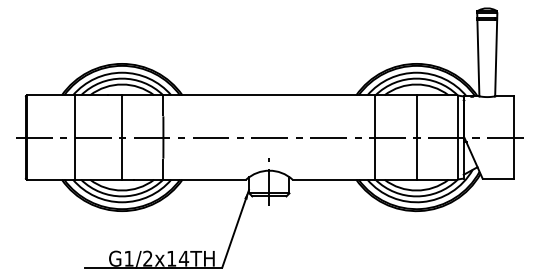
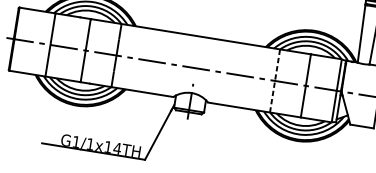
line: (375, 137) -> (275, 80), solid -> dashed
text: (147, 258) -> (90, 144), G1/2x14TH -> G1/1x14TH

